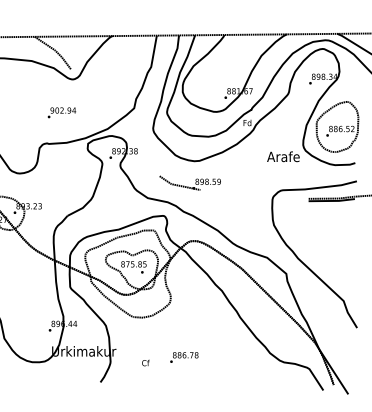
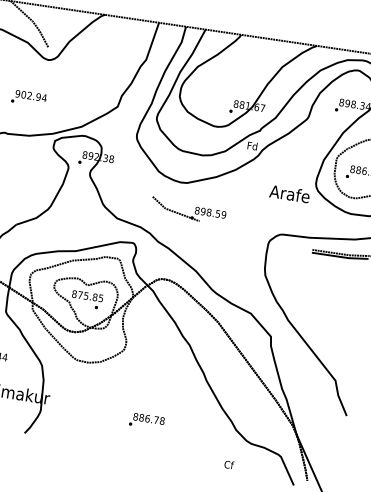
part: (189, 182) -> (187, 210), moved
text: (184, 357) -> (147, 421), moved
text: (145, 362) -> (228, 464), moved

